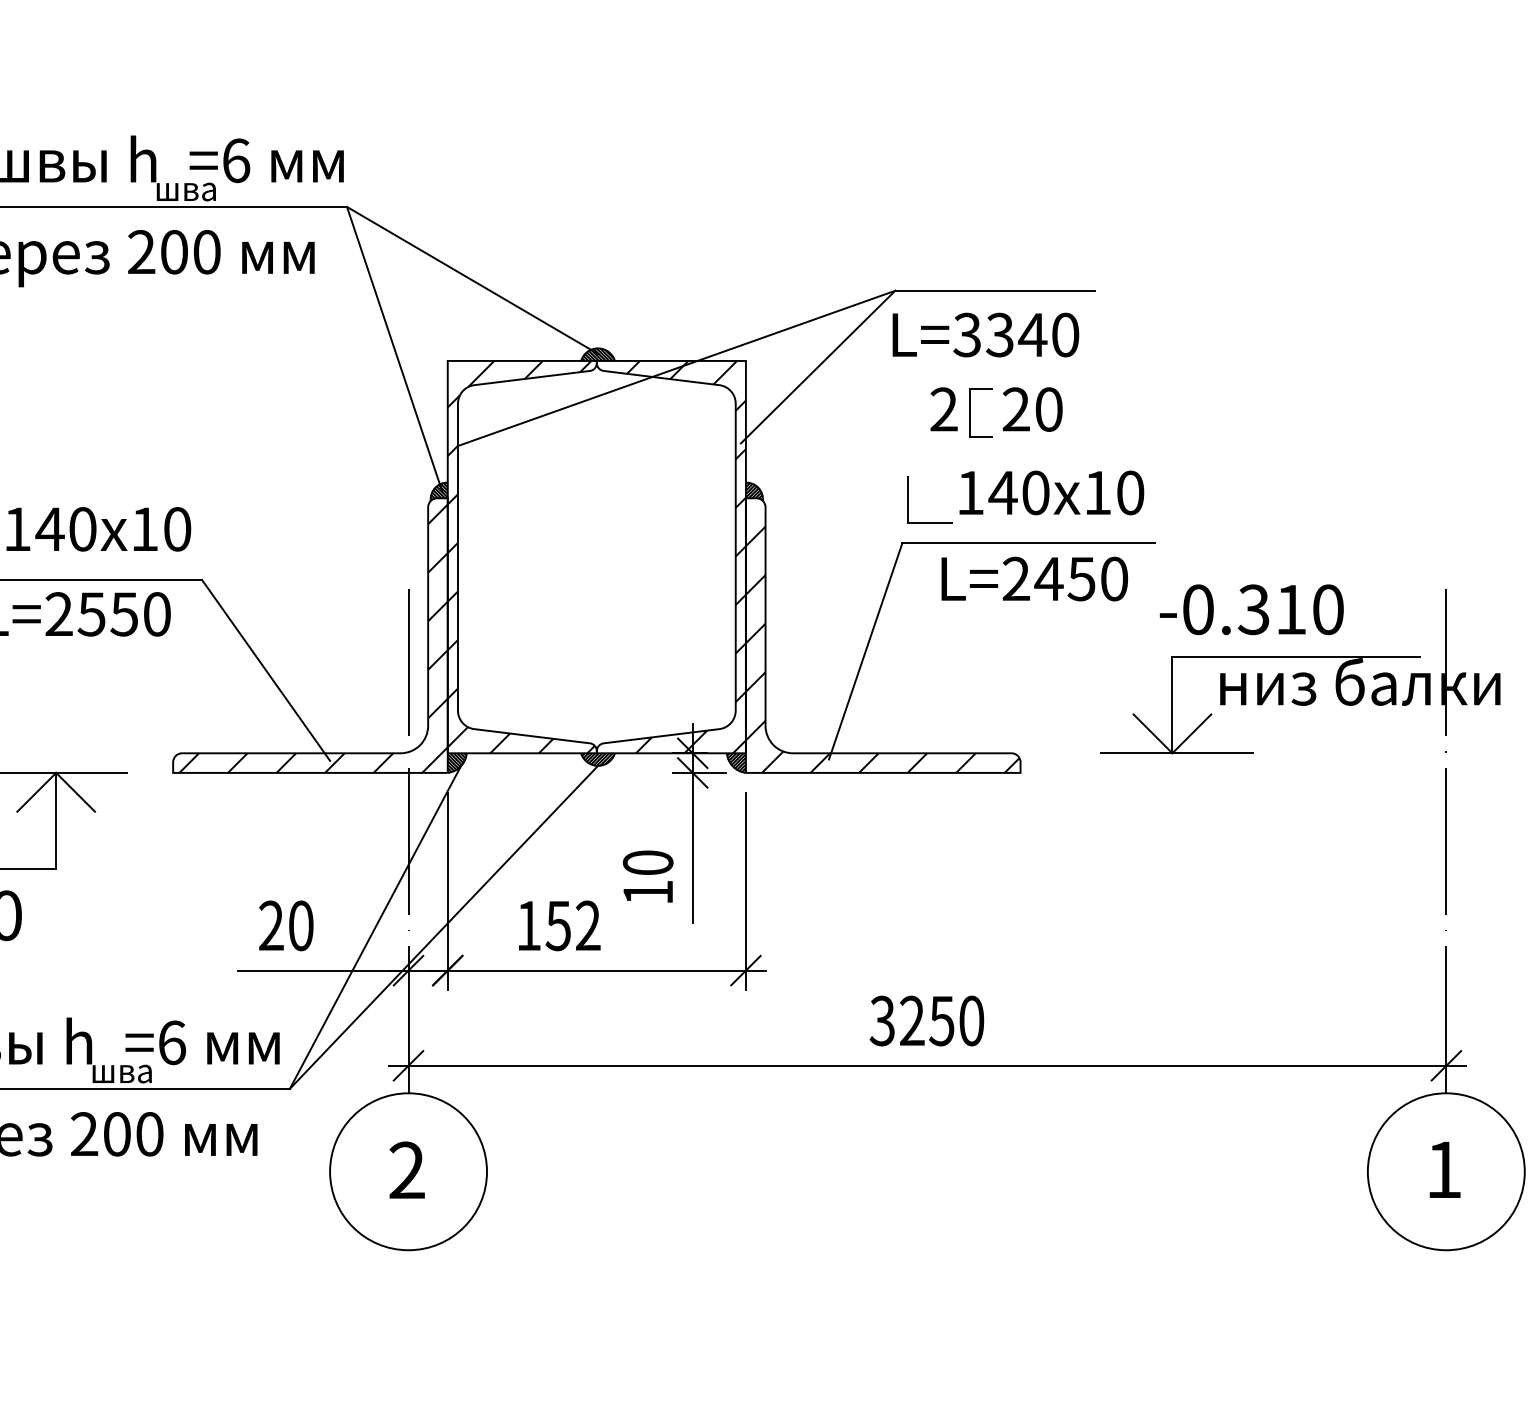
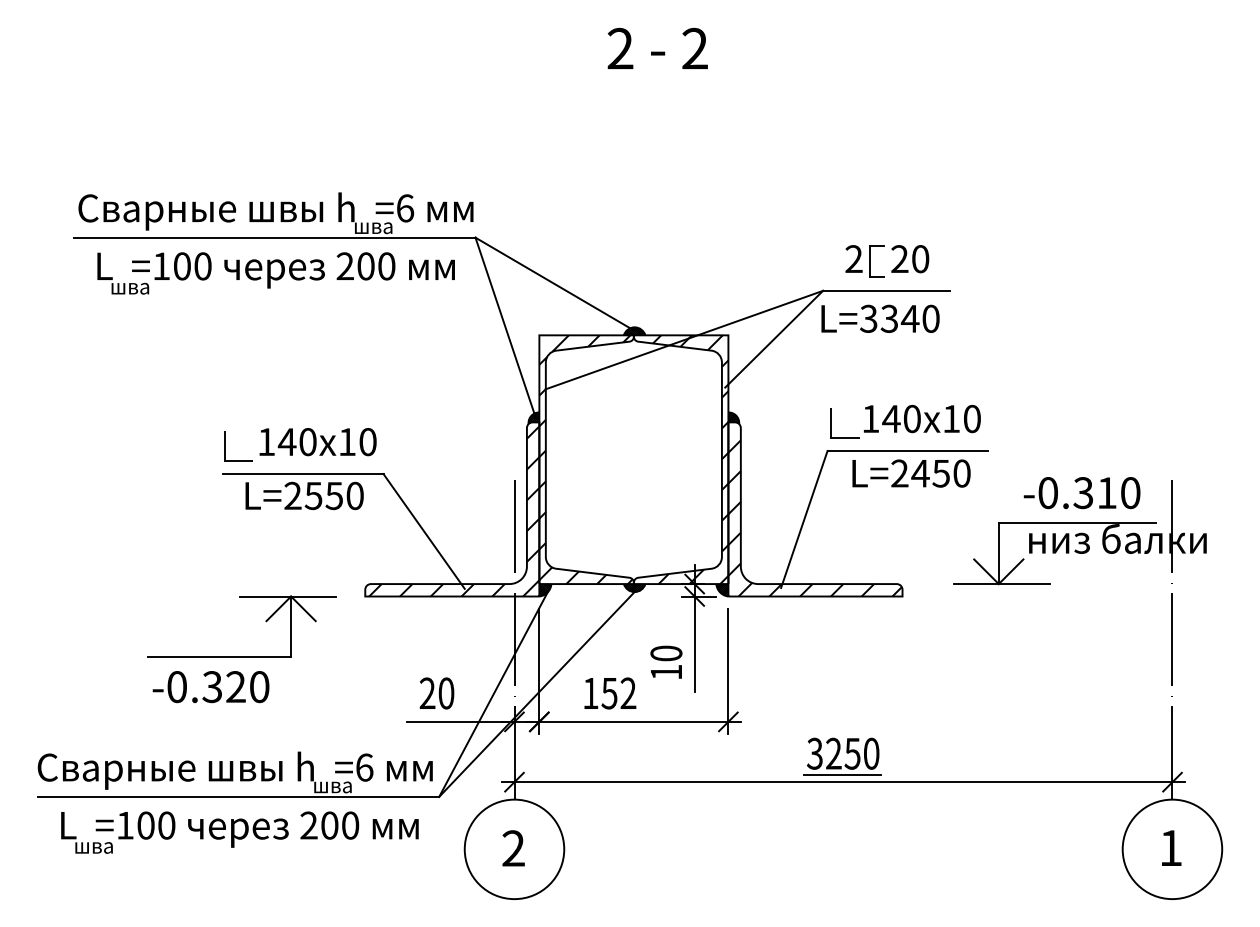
part: (1007, 422) -> (894, 267), moved
text: (1250, 610) -> (1081, 493), moved
line: (925, 1053) -> (842, 774), added

